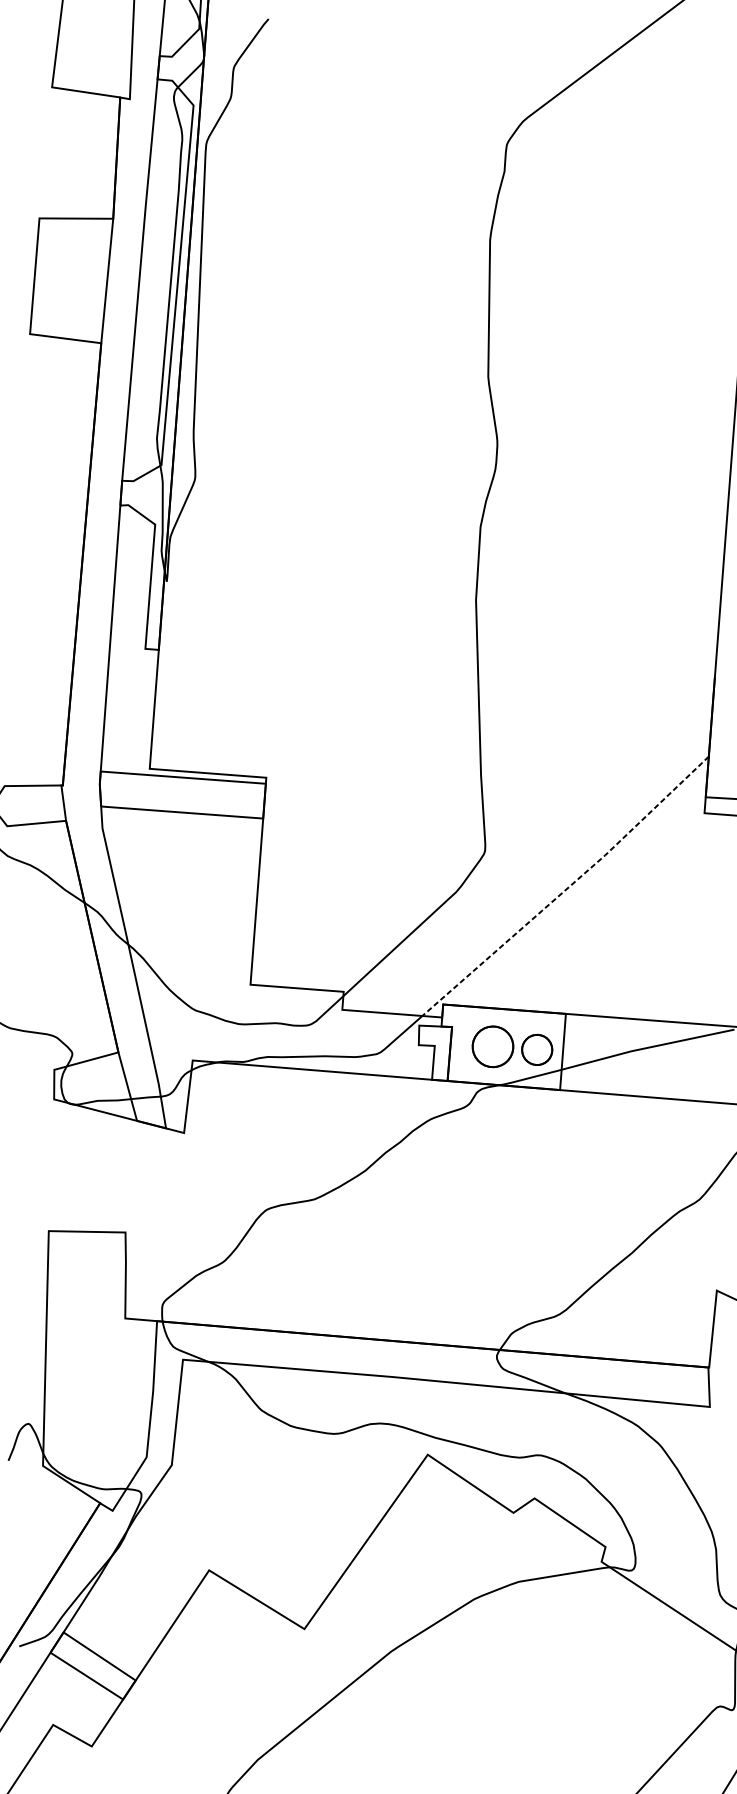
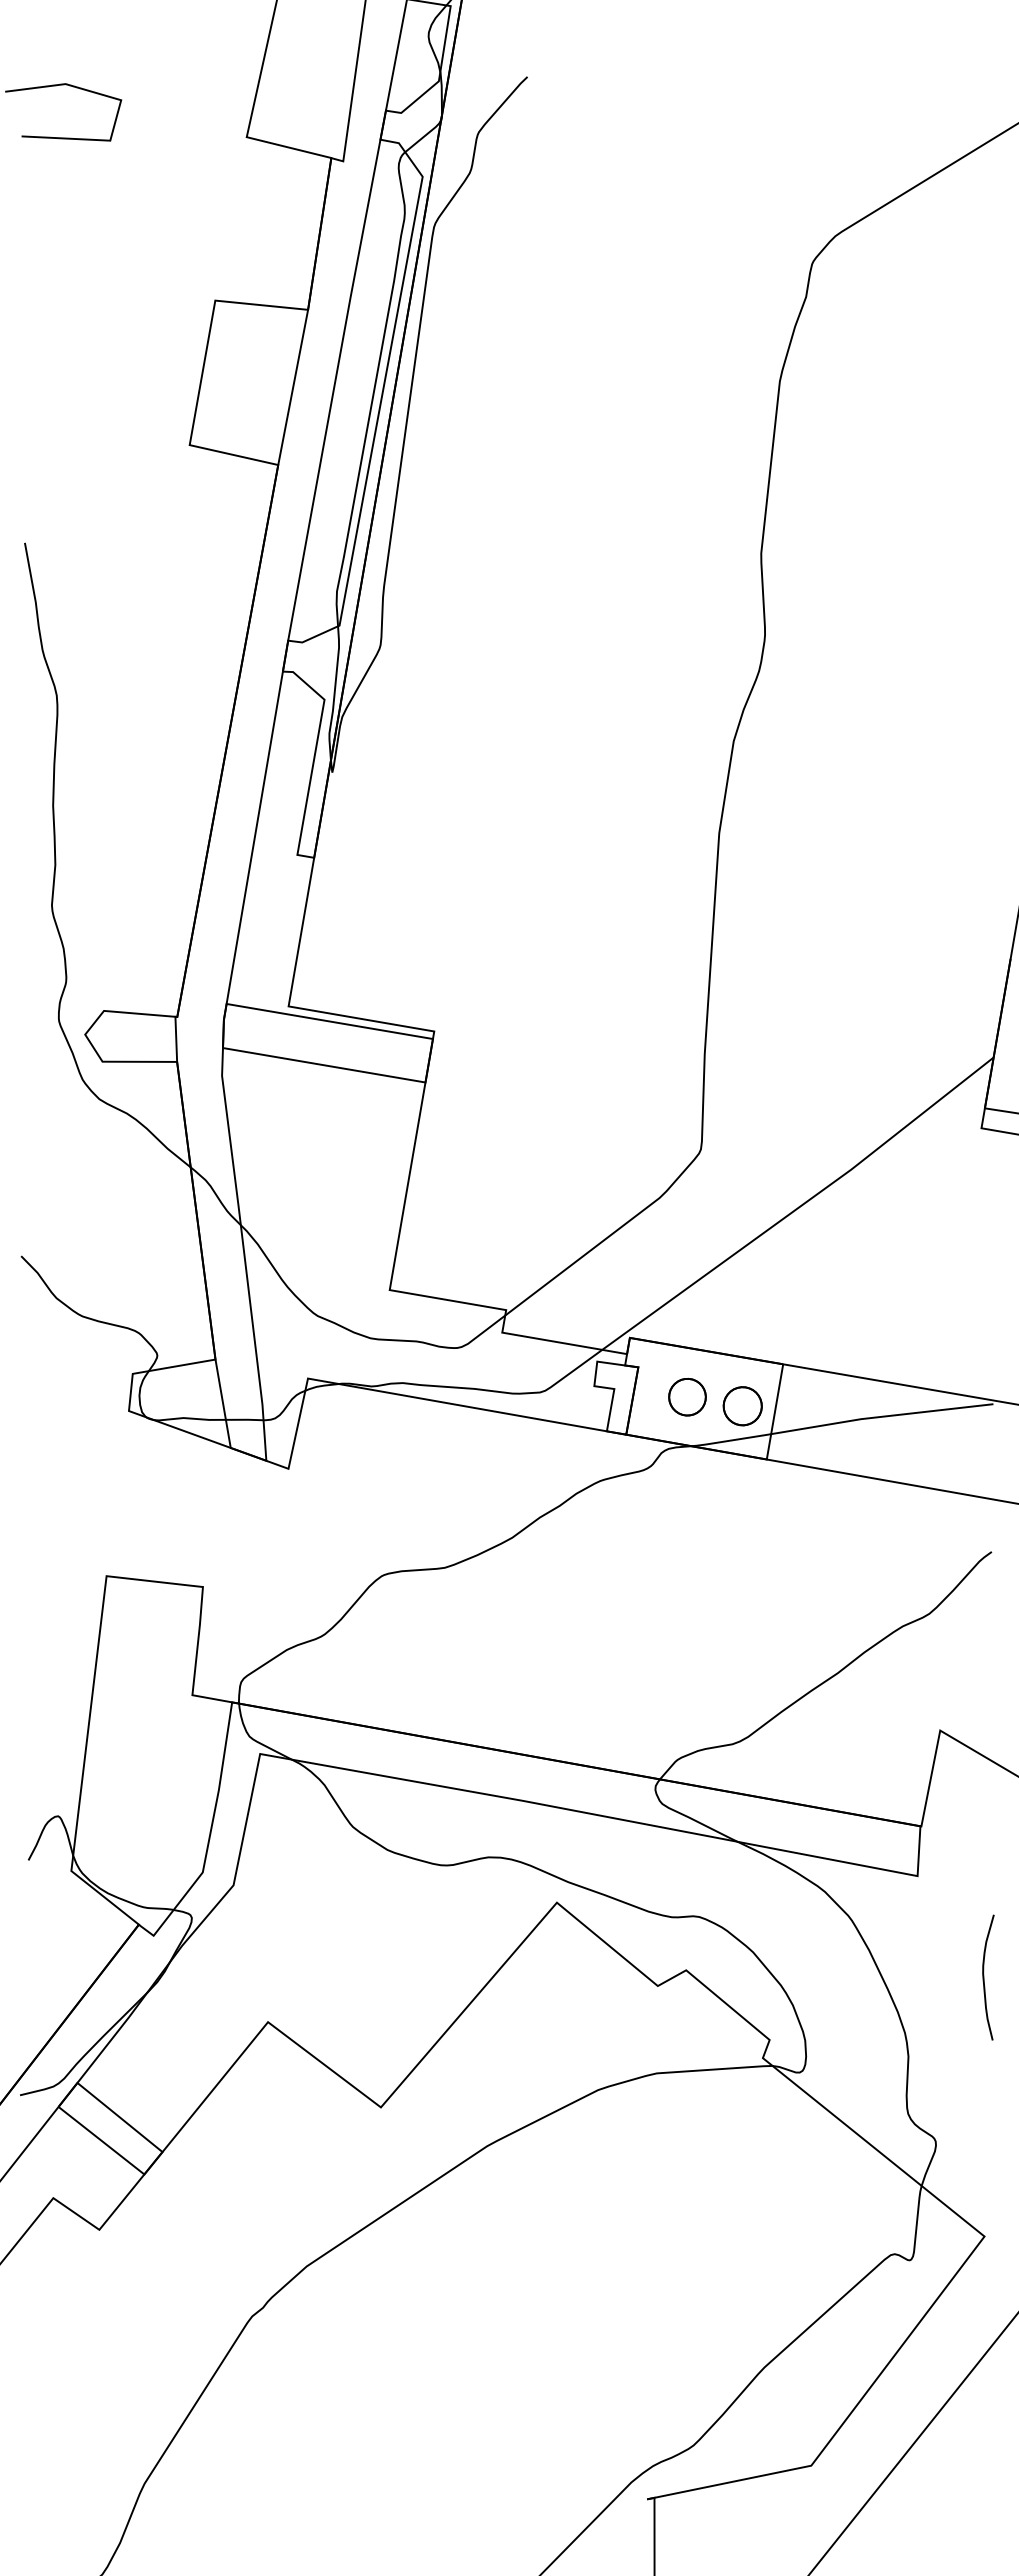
line: (567, 888) -> (800, 1206), dashed -> solid
part: (493, 1047) -> (687, 1397), size x0.71

